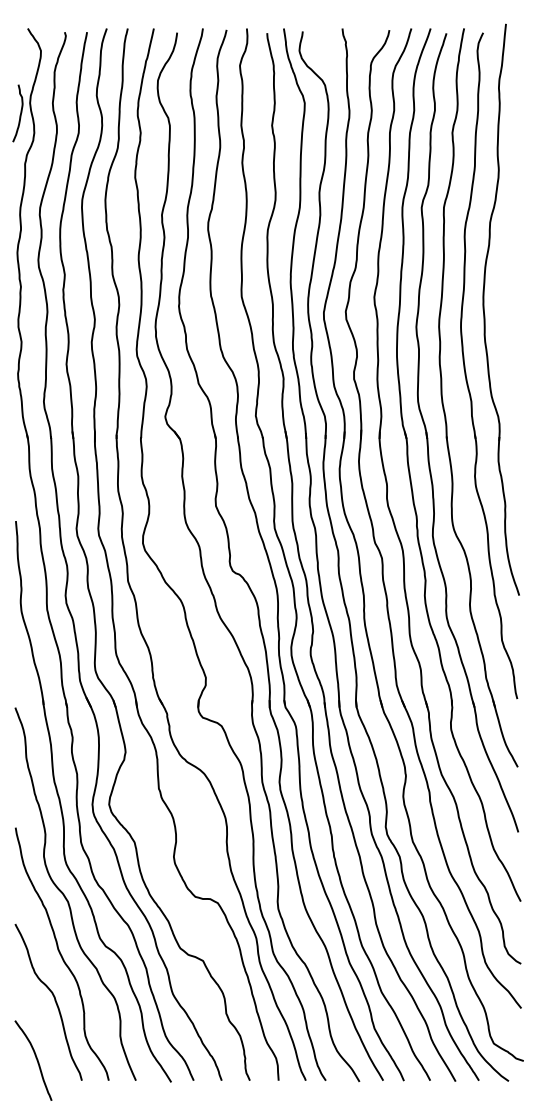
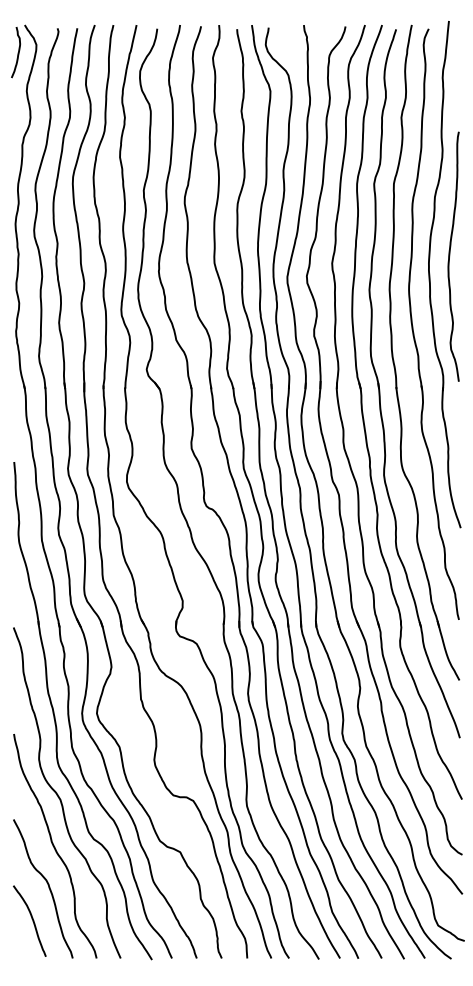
curve: (19, 115) -> (17, 54), moved
curve: (507, 289) -> (450, 256), added
curve: (35, 1058) -> (31, 919), moved

